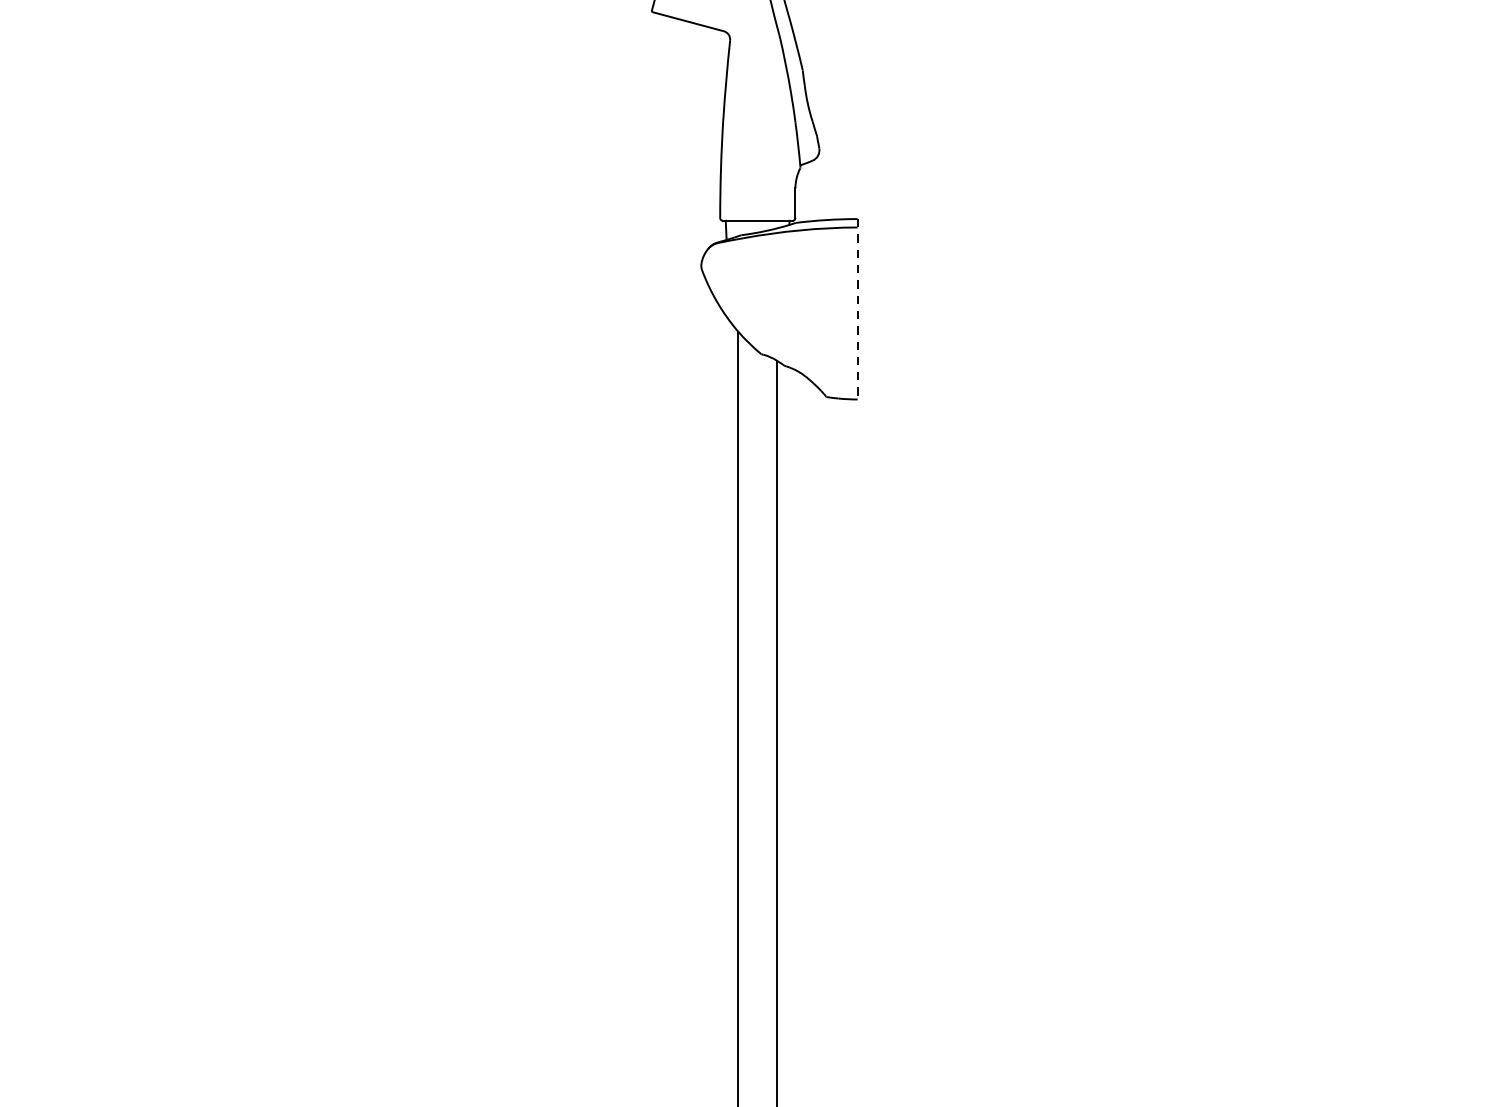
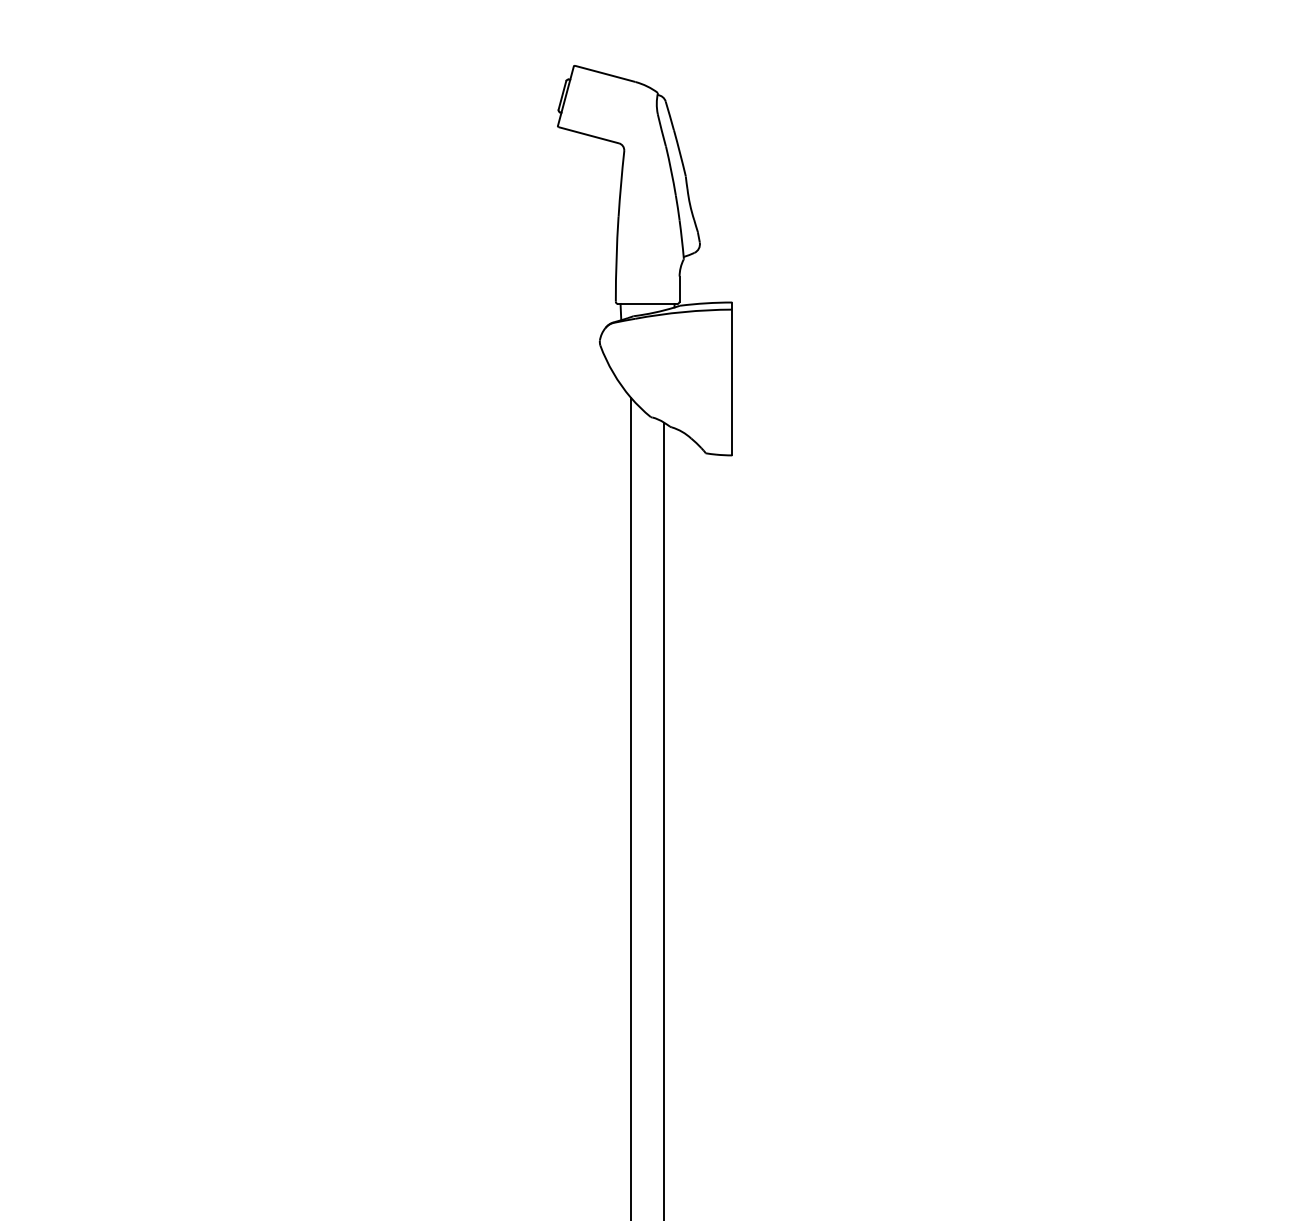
line: (857, 309) -> (732, 379), dashed -> solid

